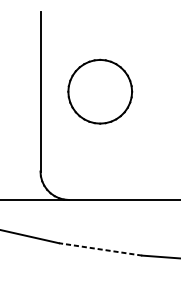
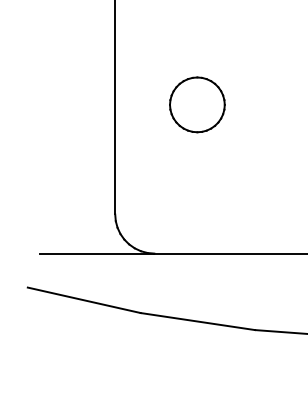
part: (100, 91) -> (197, 104), size x0.62
line: (100, 249) -> (197, 321), dashed -> solid

